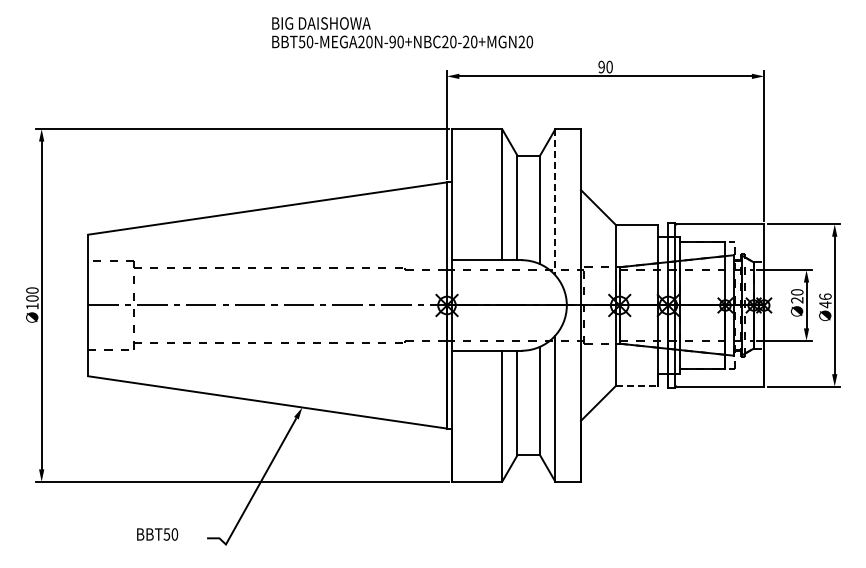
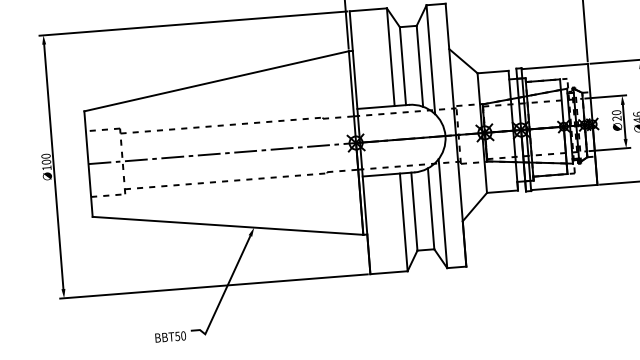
line: (555, 202) -> (430, 59), dashed -> solid
line: (637, 385) -> (502, 191), dashed -> solid
text: (157, 534) -> (170, 337), moved

